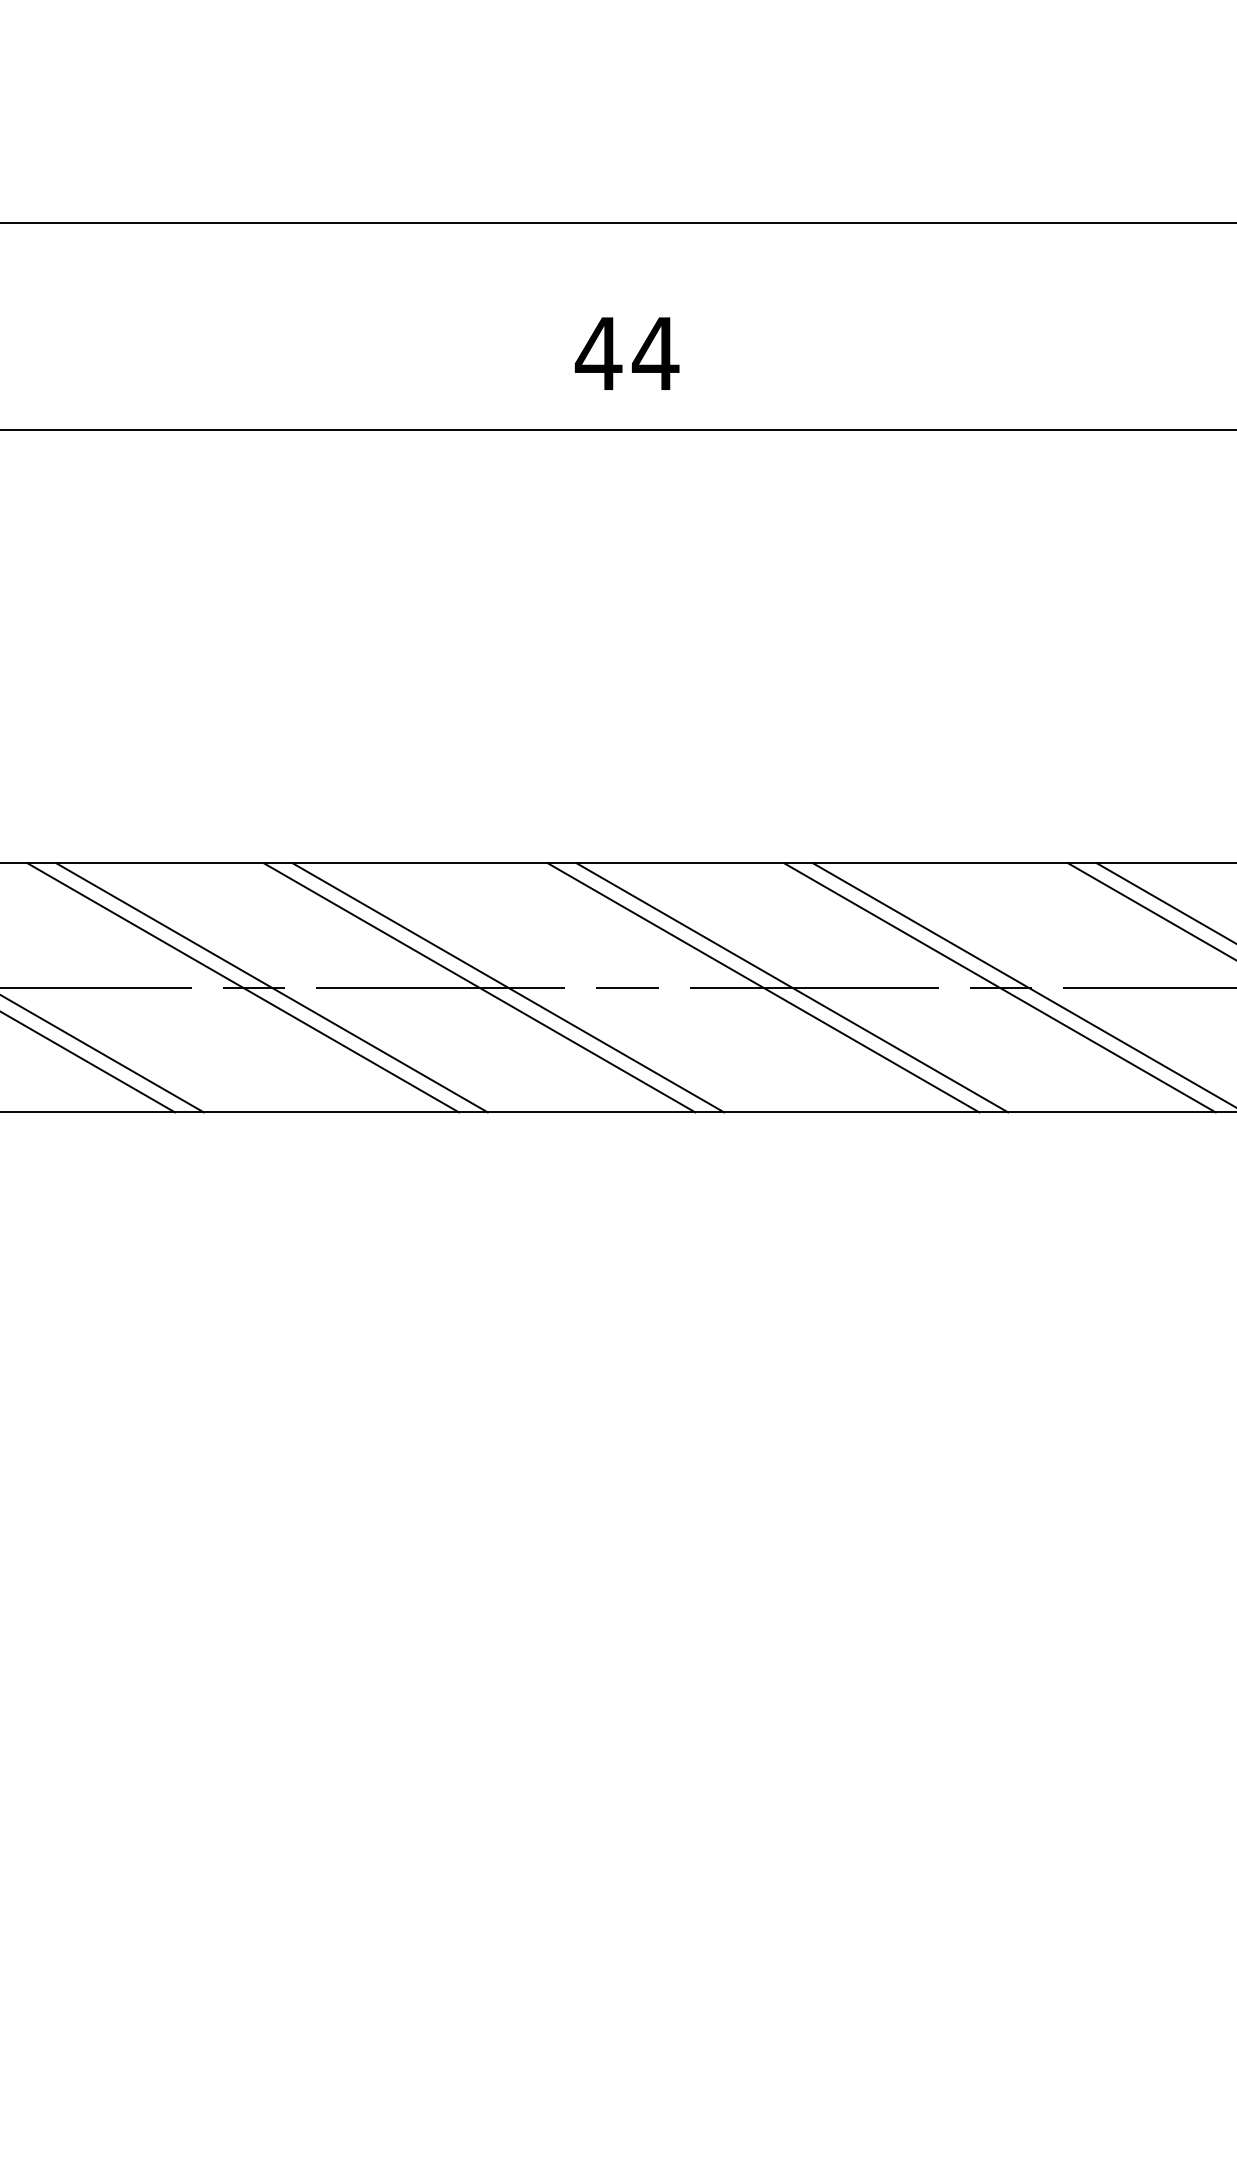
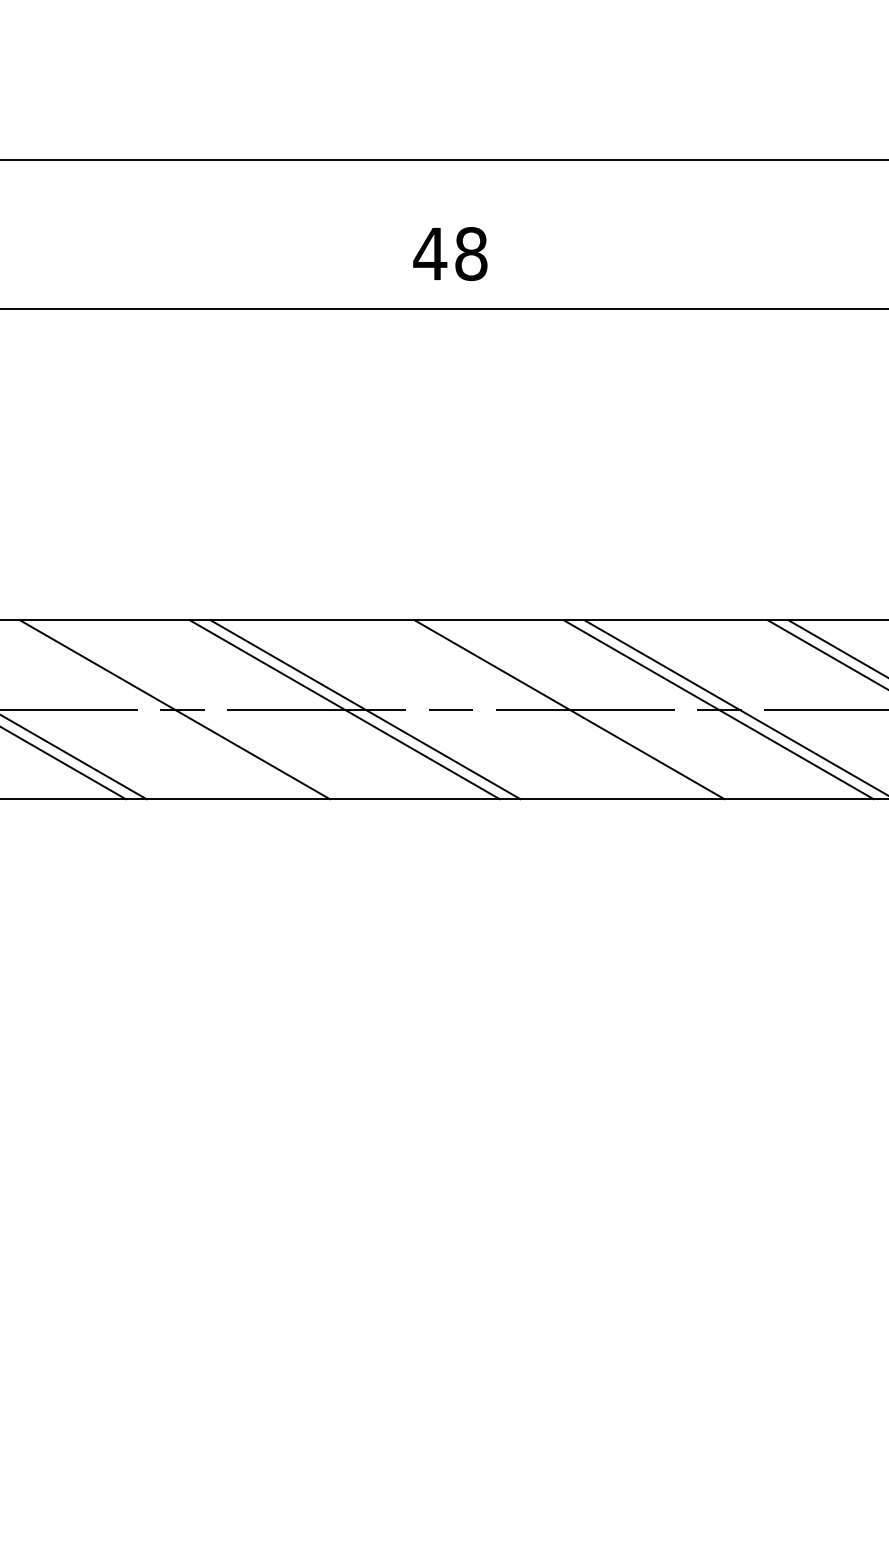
text: (655, 353) -> (471, 253), 44 -> 48
line: (271, 987) -> (195, 709), removed
line: (763, 987) -> (548, 709), removed

